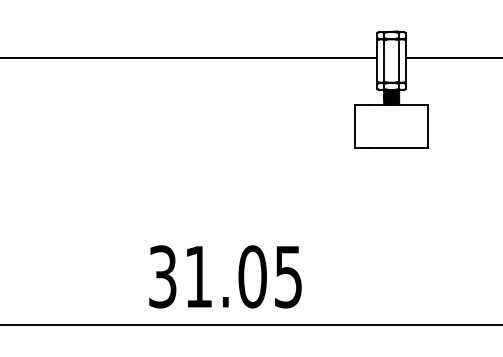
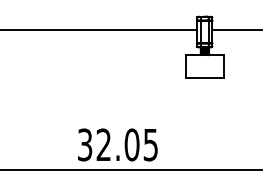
text: (197, 275) -> (103, 144), 31.05 -> 32.05

